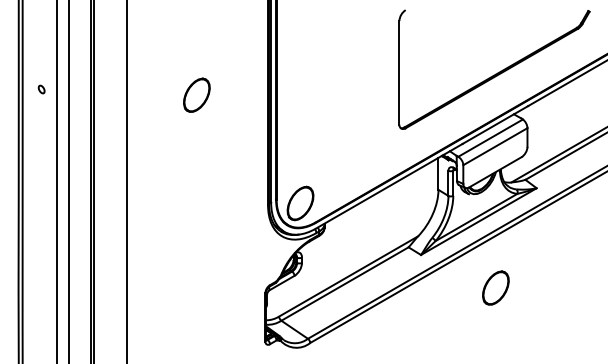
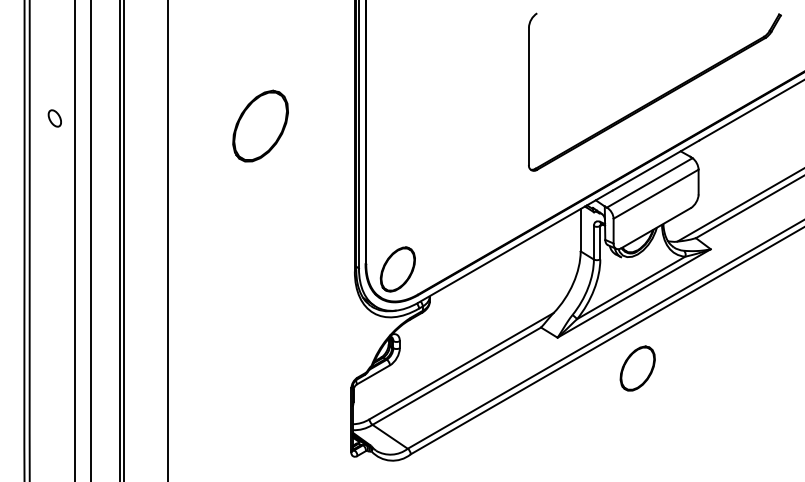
part: (41, 89) -> (54, 118), size x1.6
part: (196, 94) -> (260, 125), size x1.6
part: (495, 288) -> (637, 368), moved

